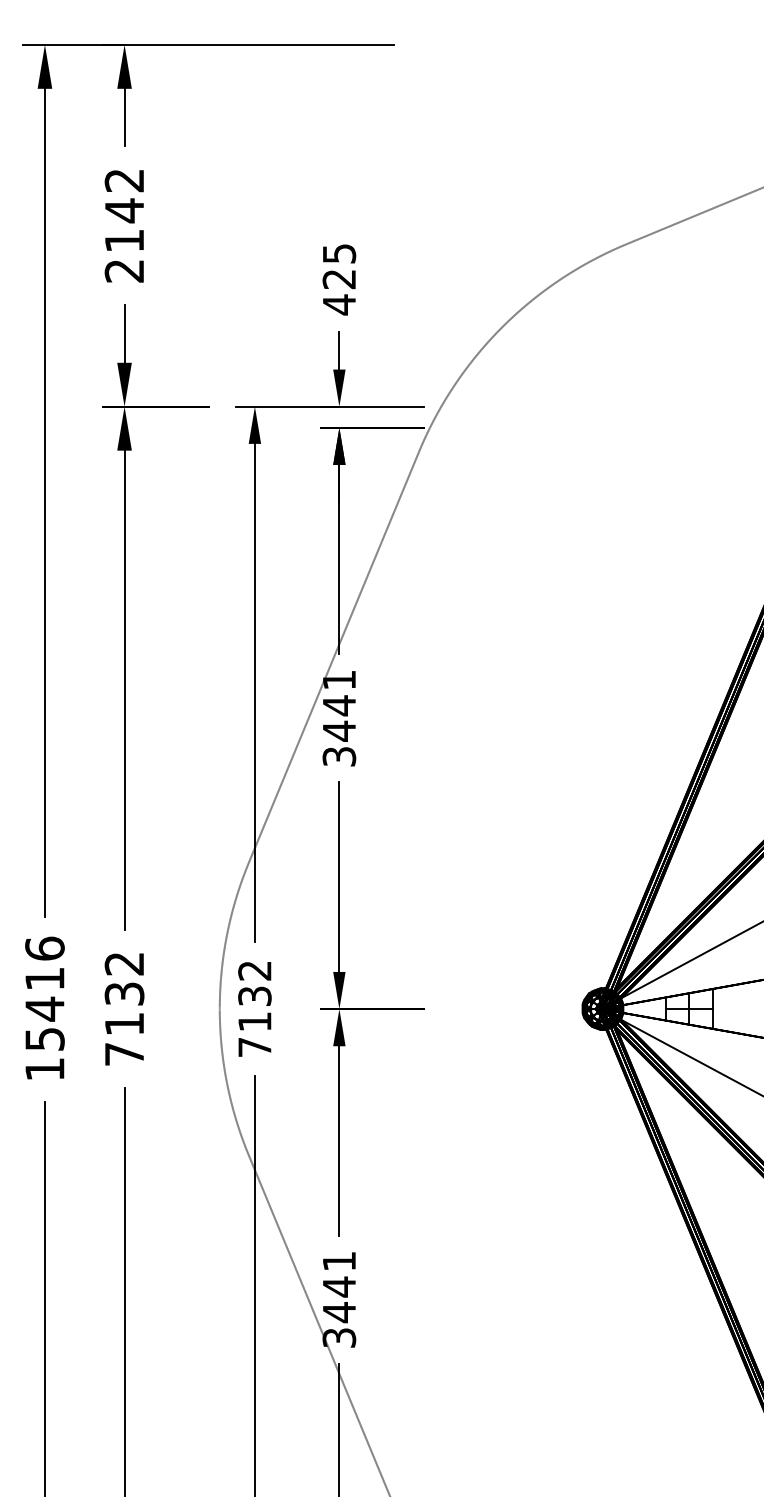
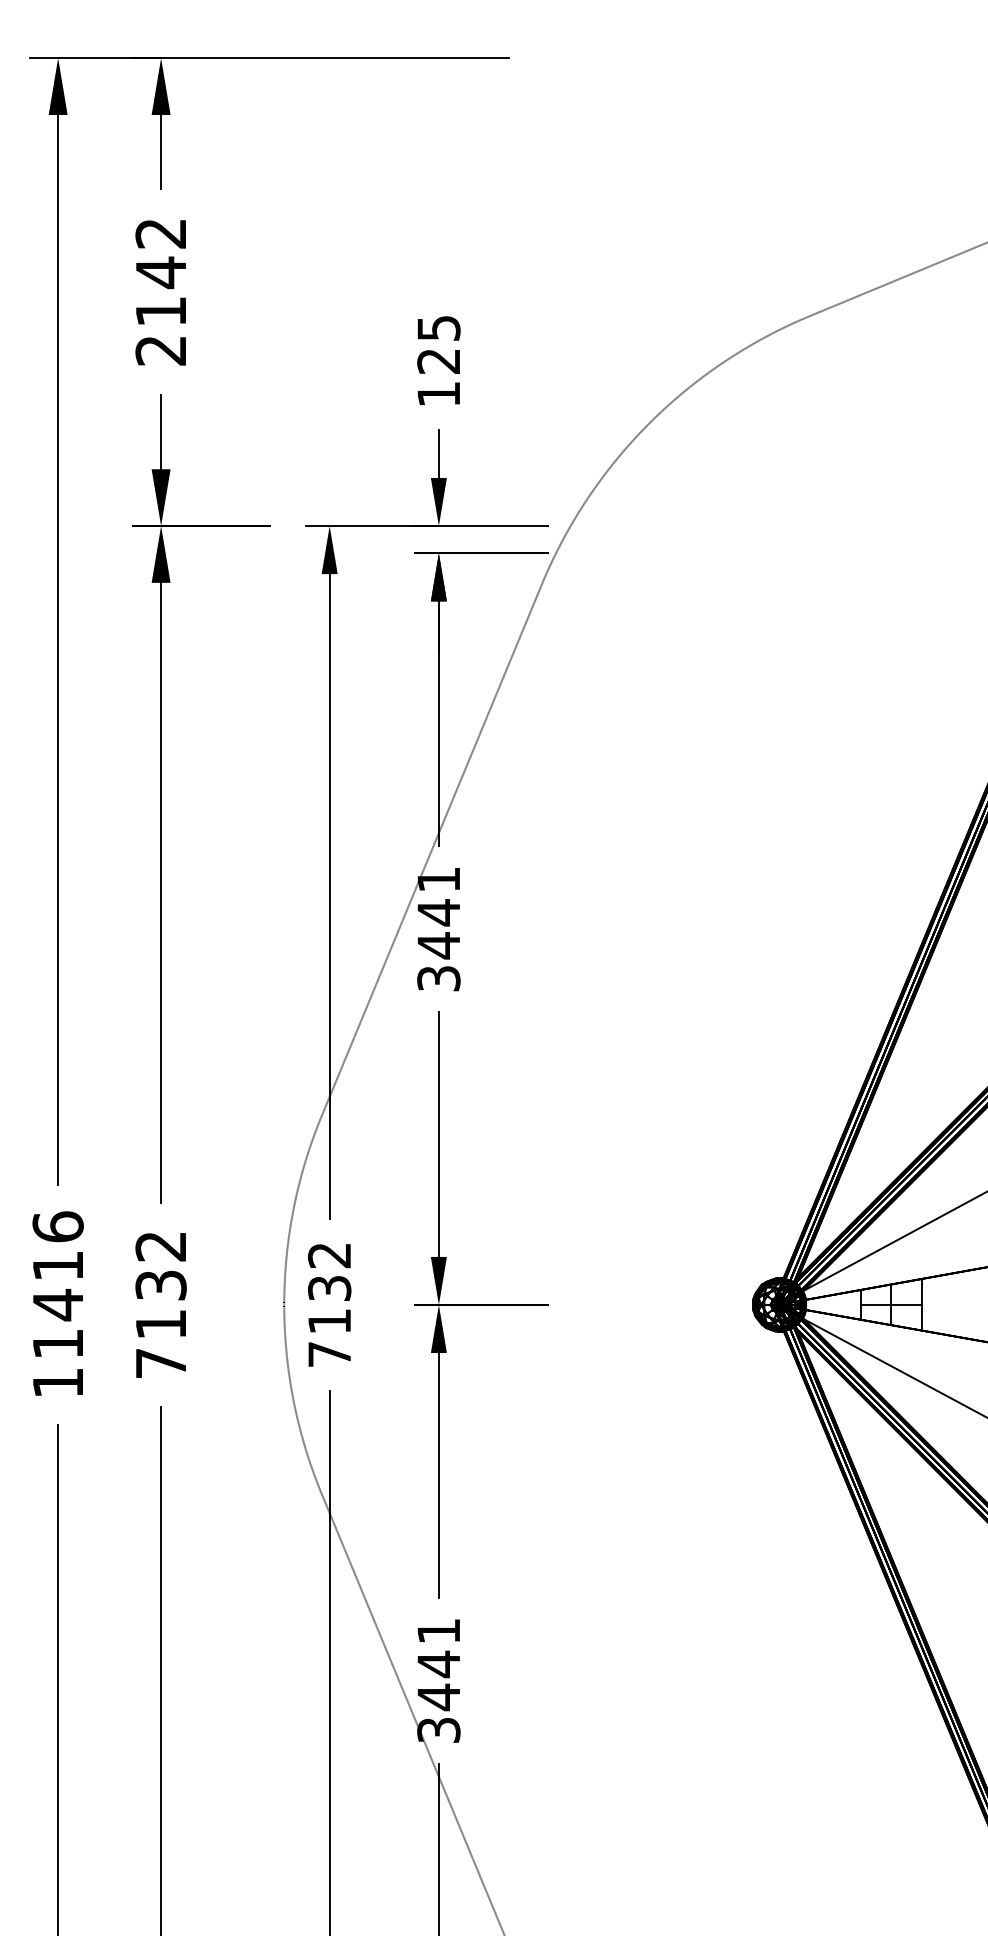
text: (339, 304) -> (439, 393), 425 -> 125
text: (44, 1039) -> (57, 1344), 15416 -> 11416

